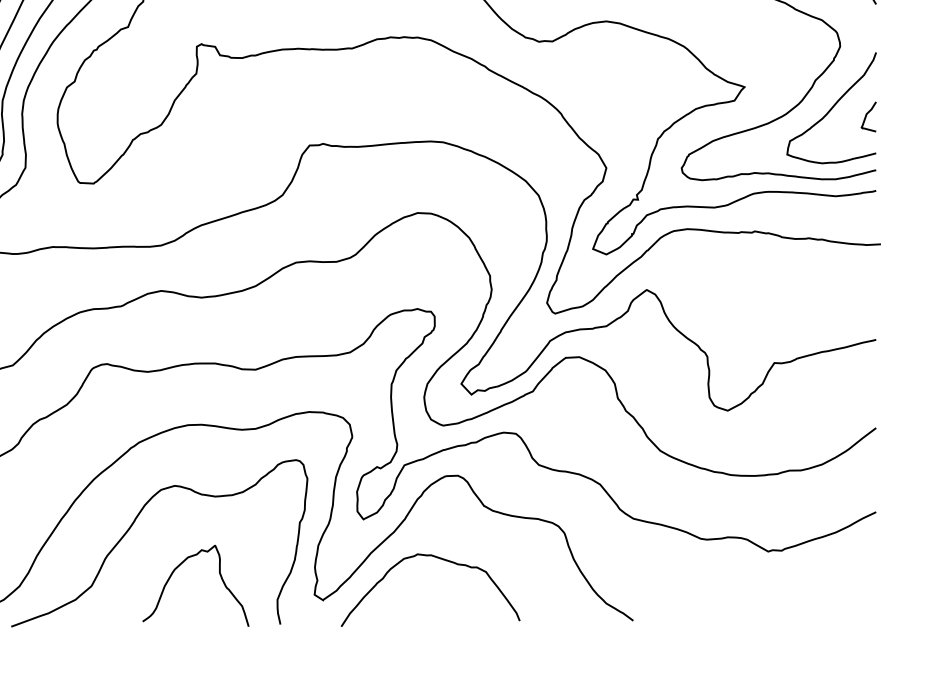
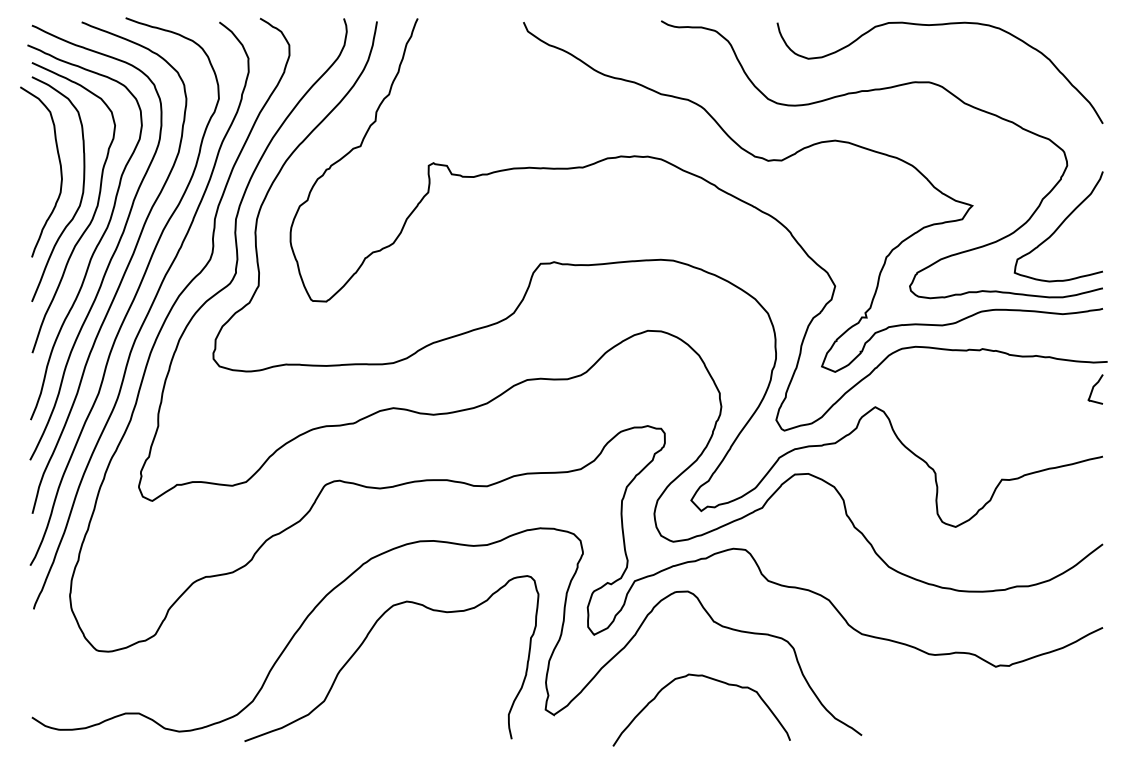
curve: (866, 116) -> (1093, 389), moved
curve: (439, 559) -> (710, 679), moved
curve: (178, 567) -> (410, 682), removed

